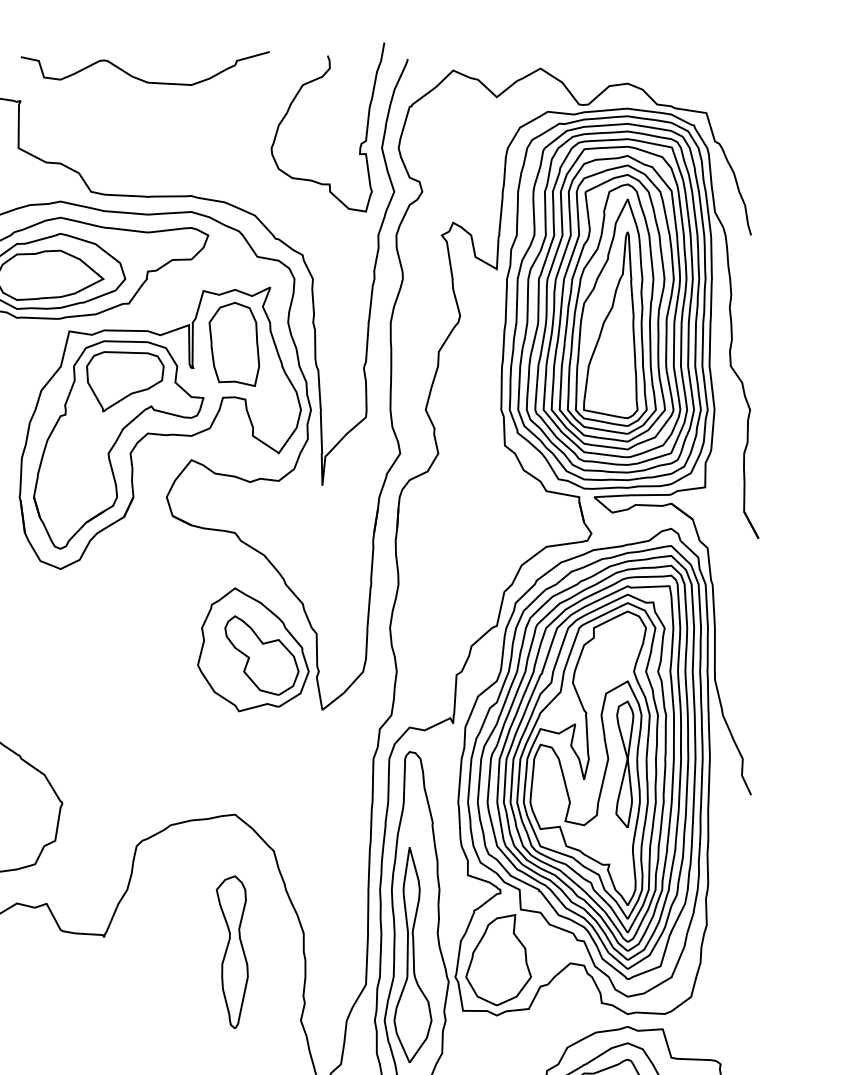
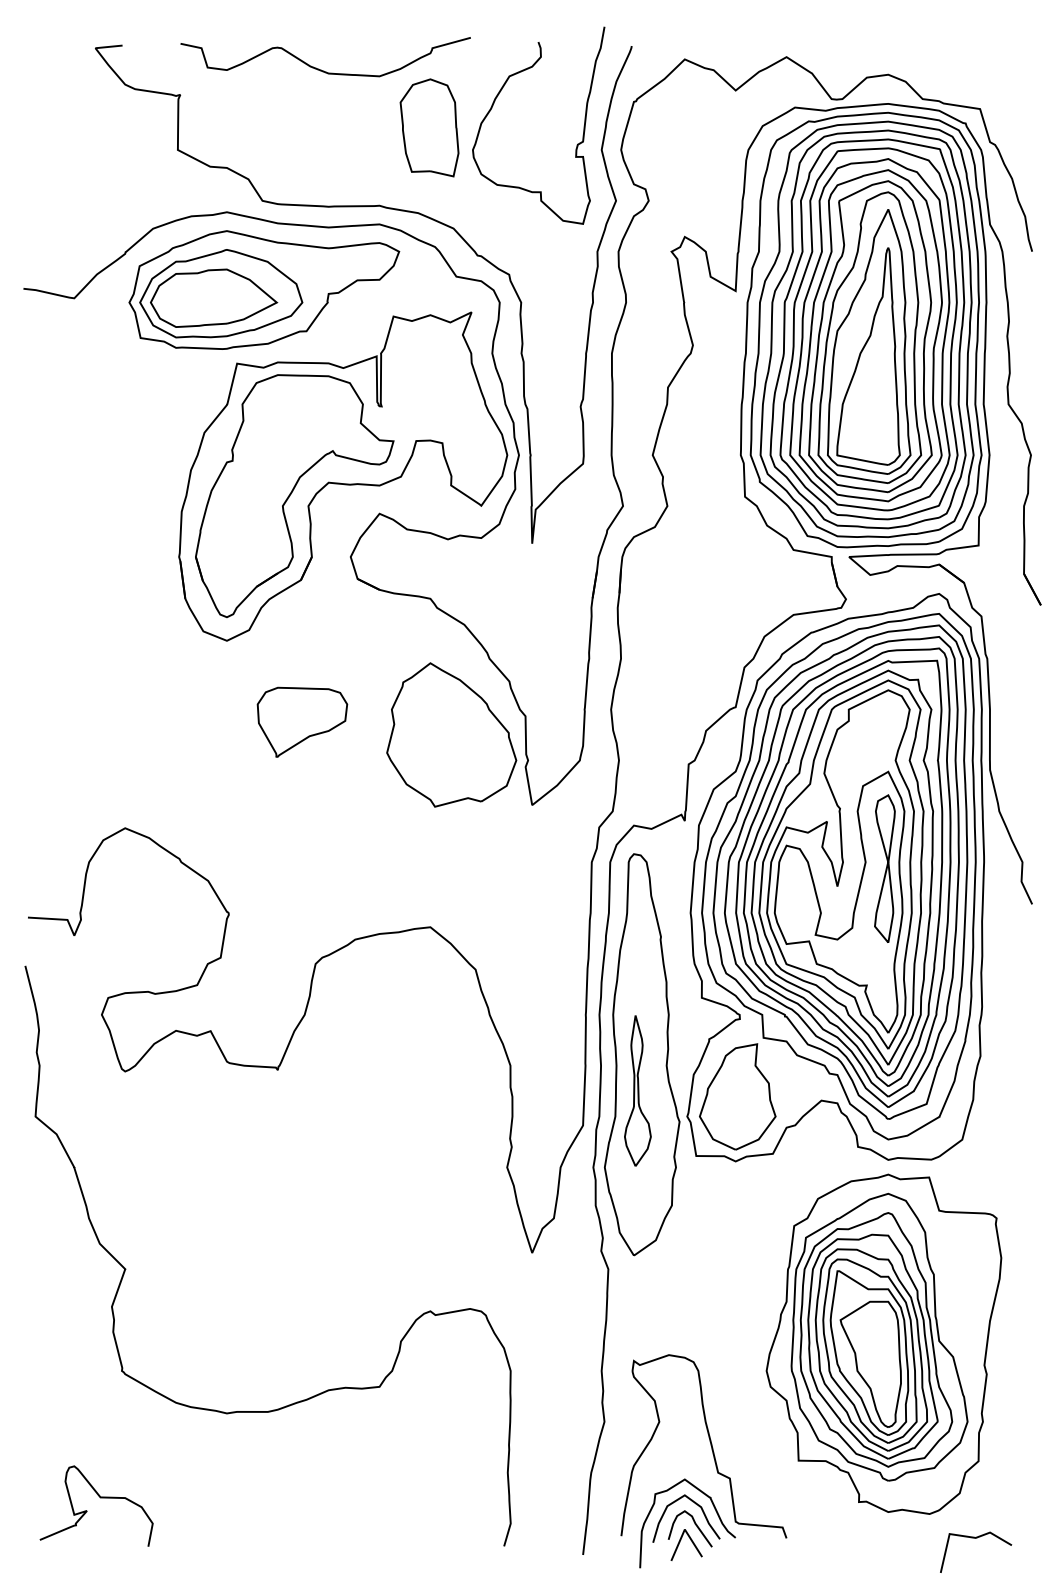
part: (234, 344) -> (429, 127), moved
part: (125, 381) -> (302, 721), moved
part: (261, 655) -> (461, 741), removed
part: (232, 952) -> (427, 1087), removed
part: (412, 954) -> (637, 1090), size x0.6

